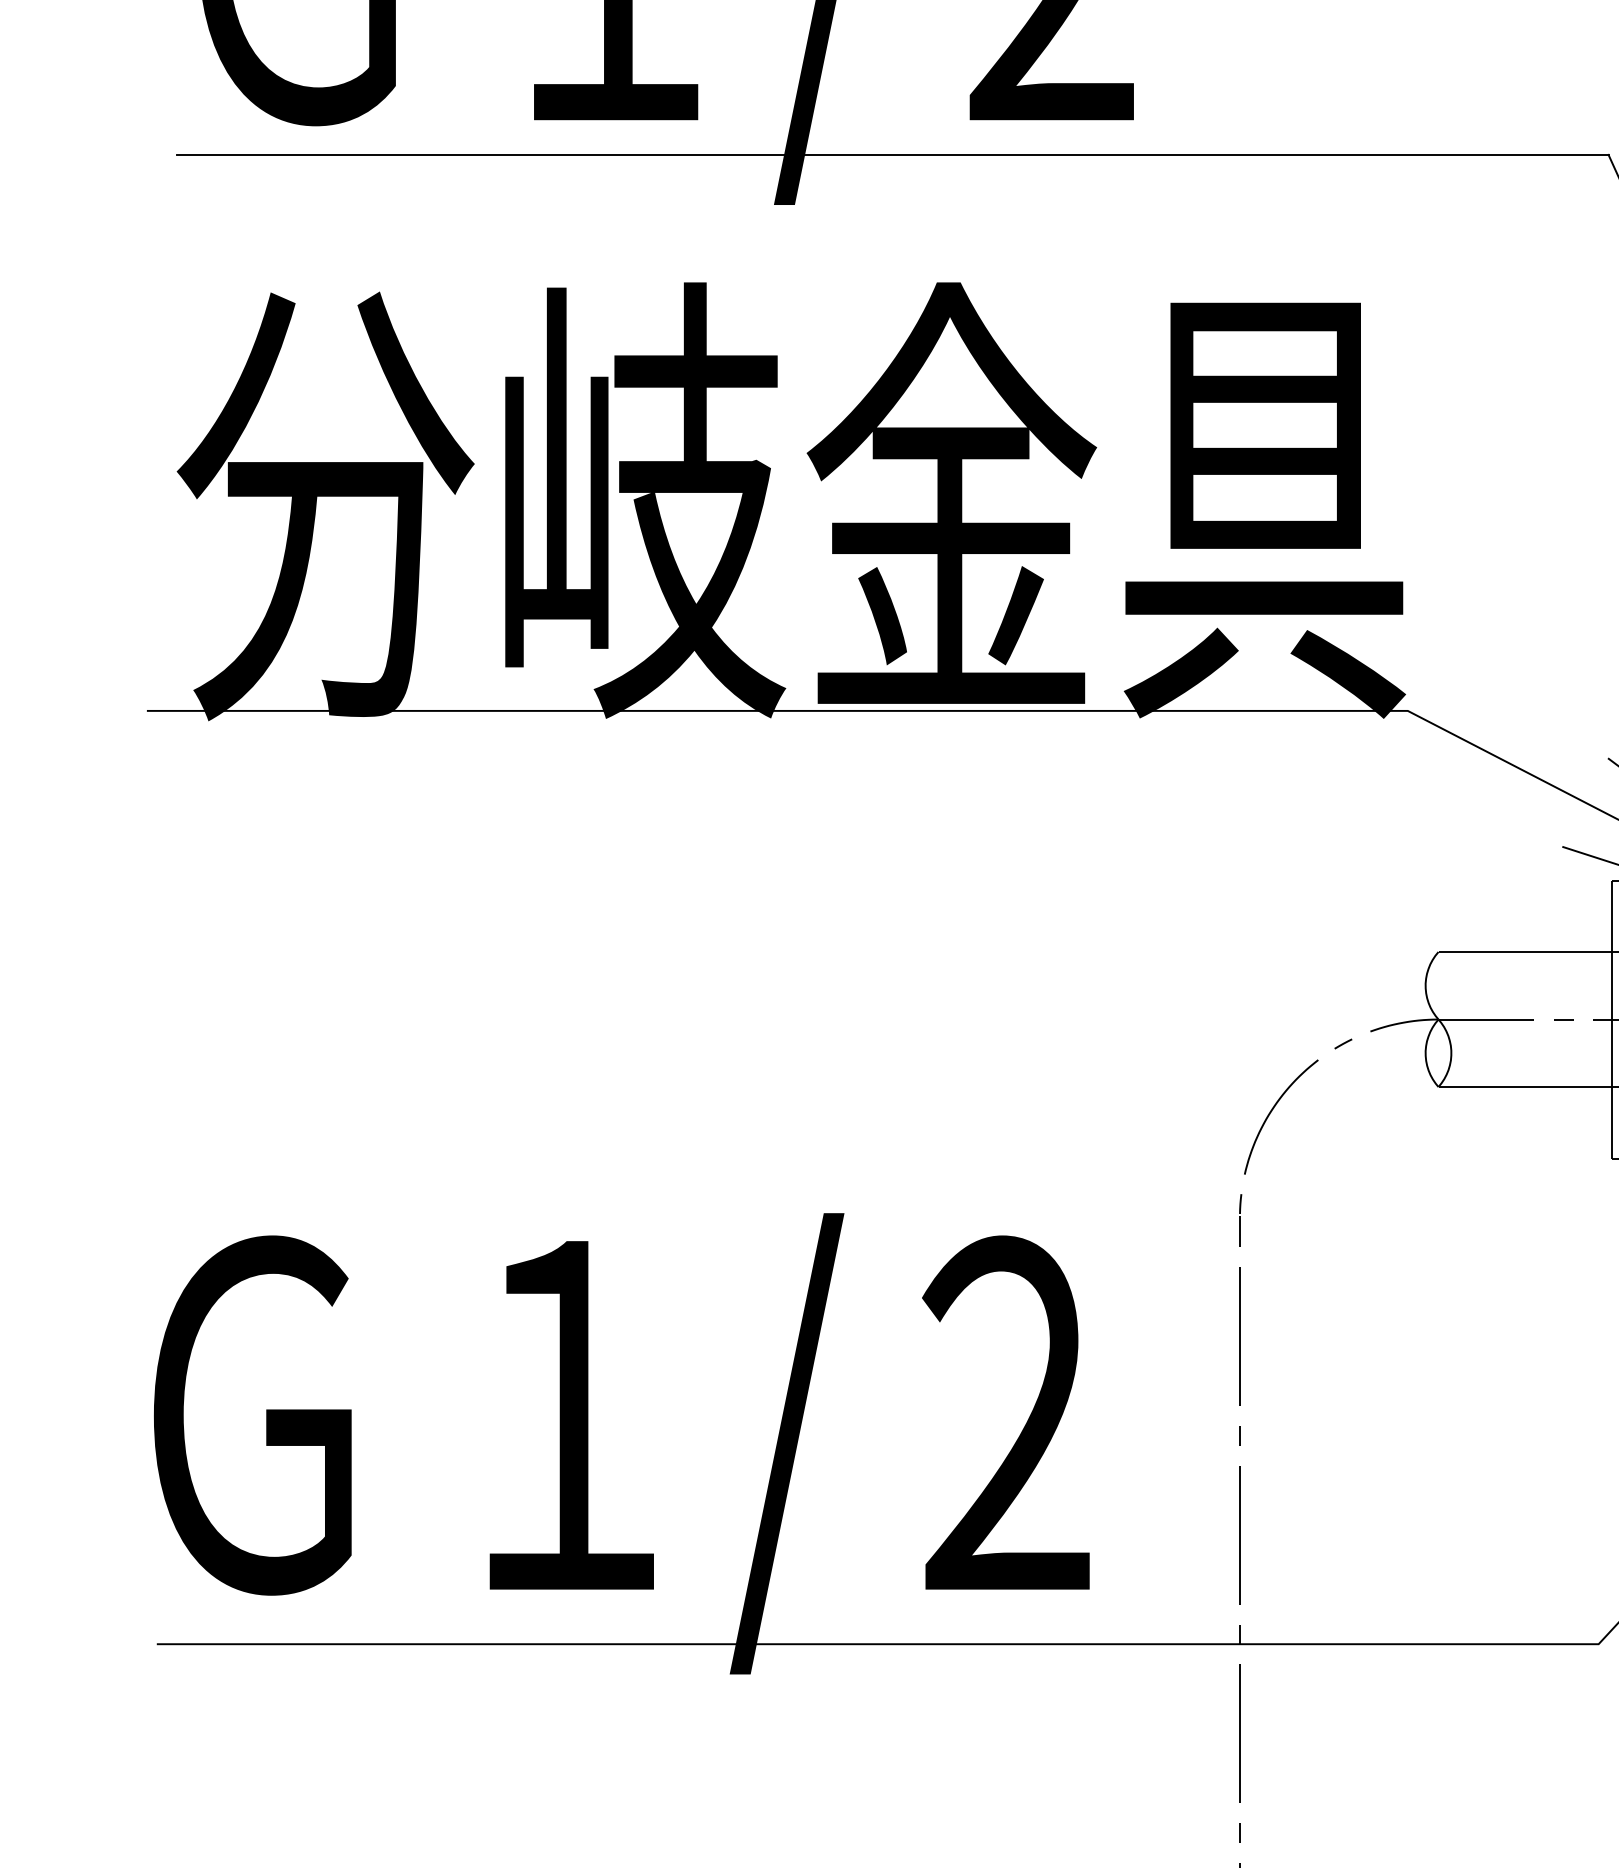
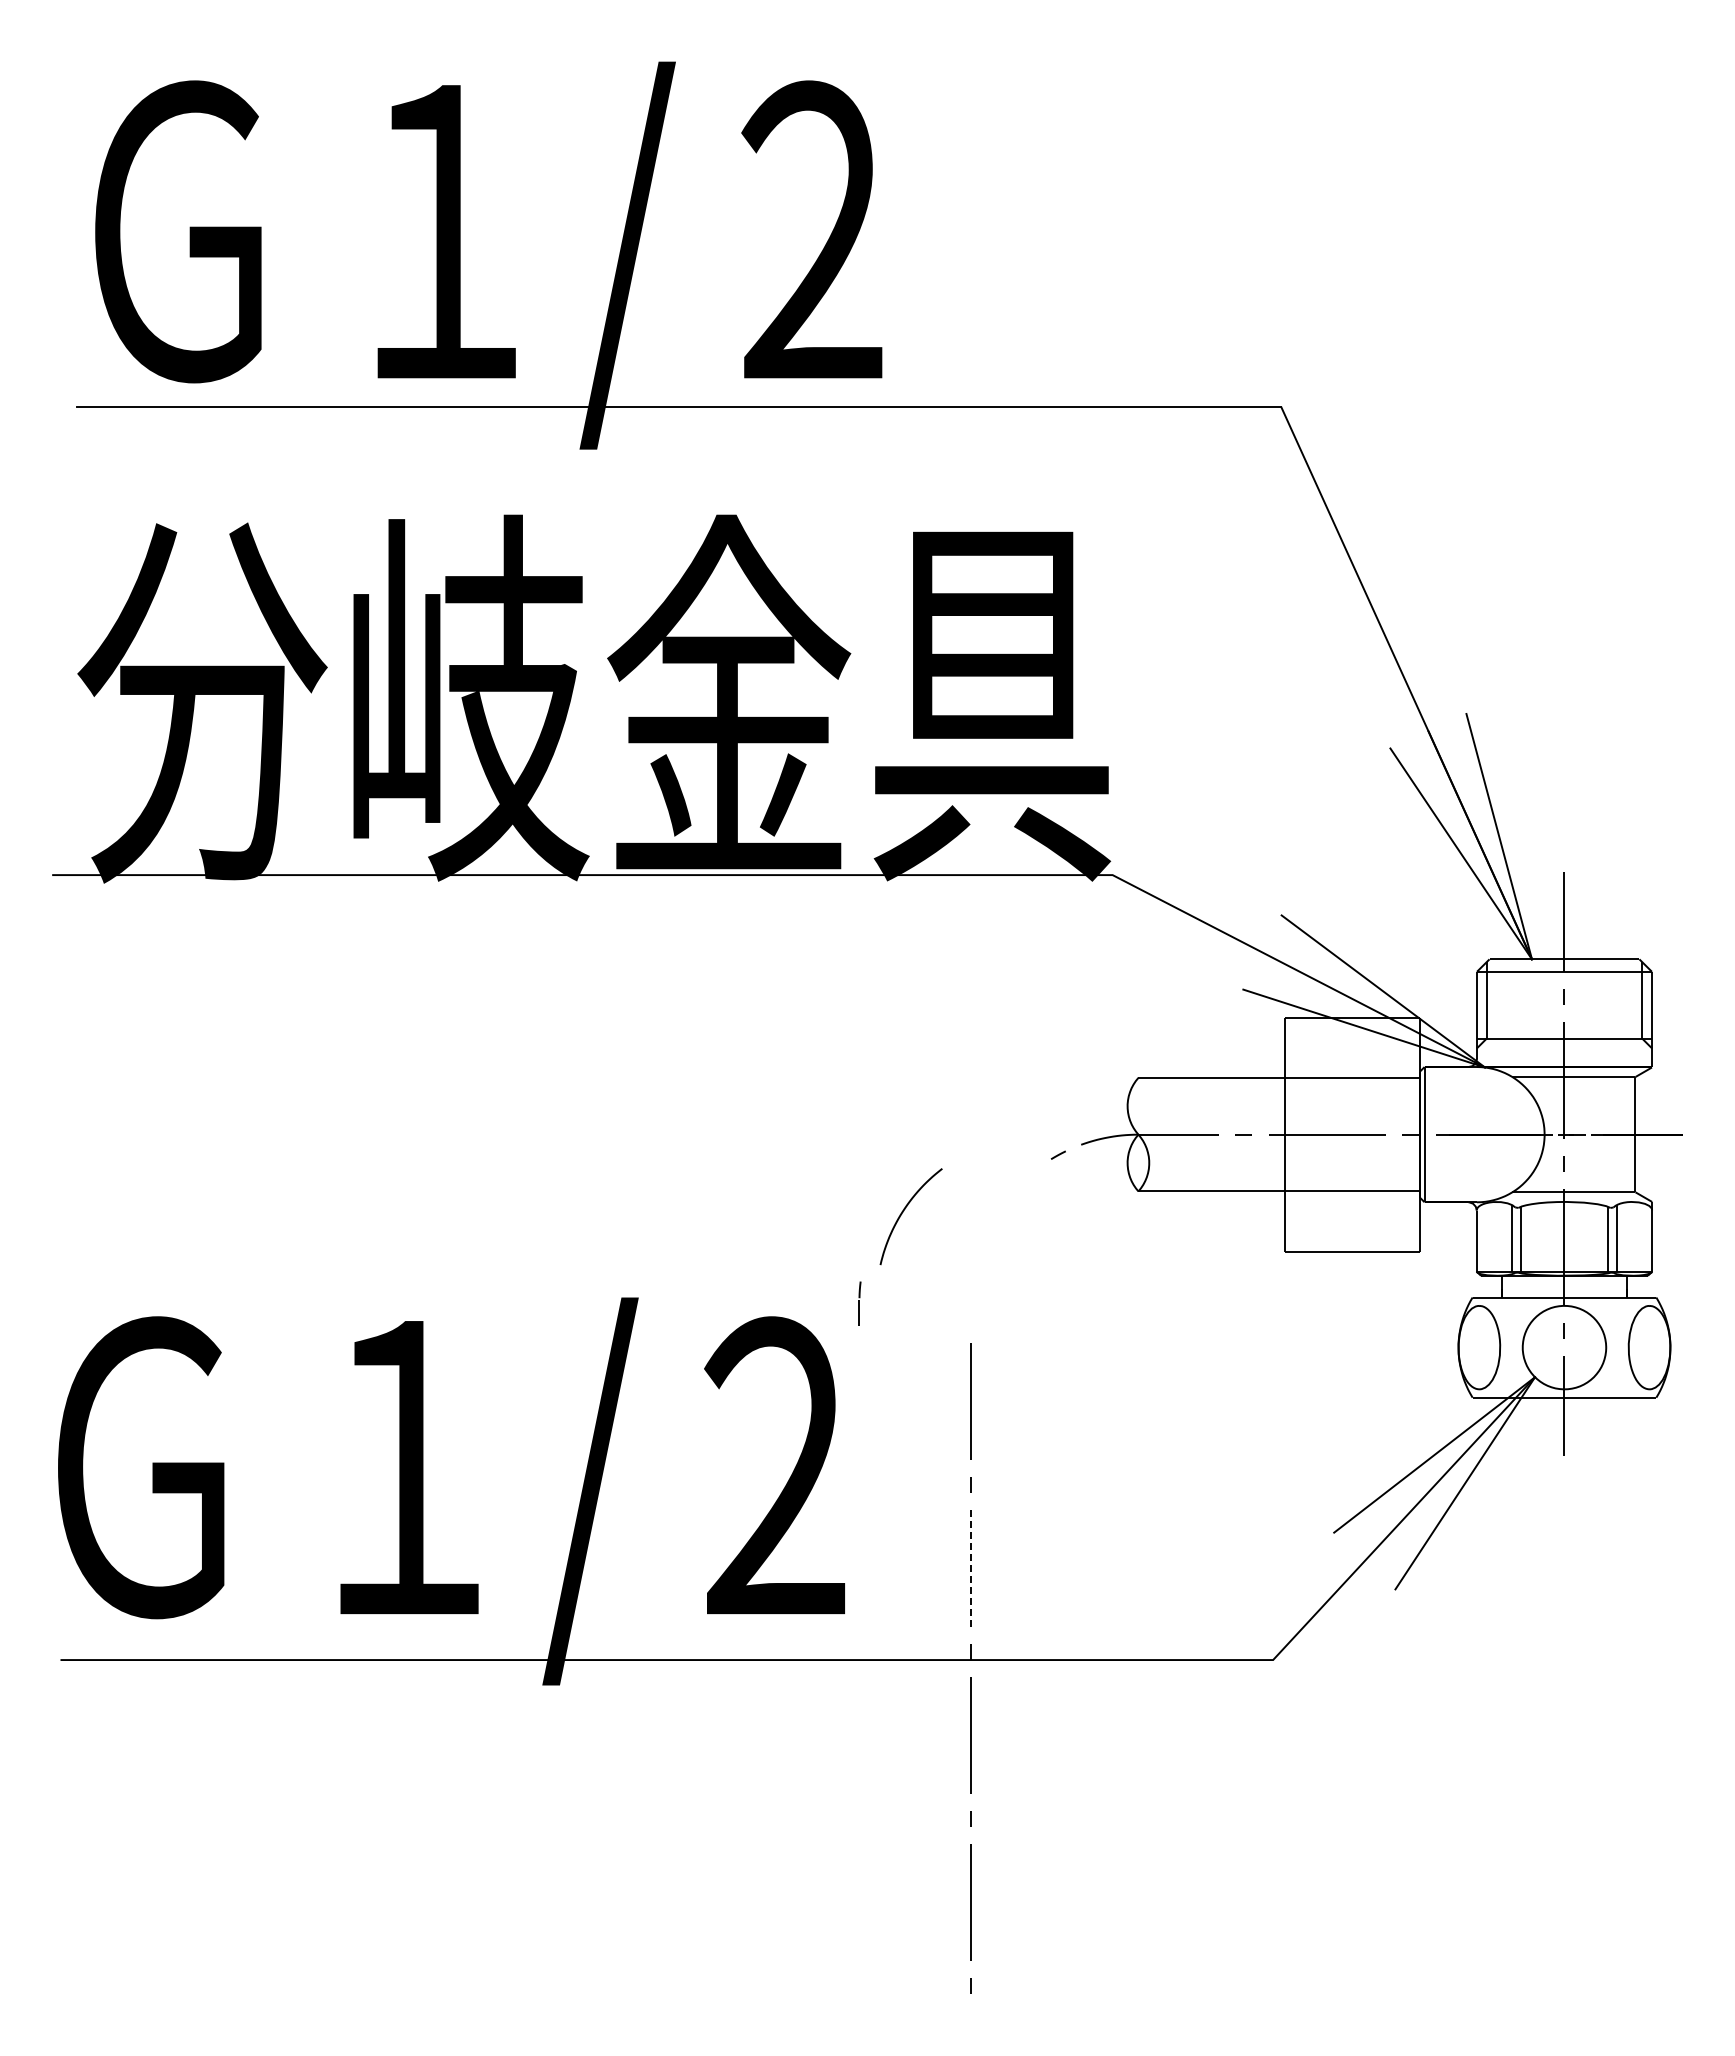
curve: (1272, 1112) -> (903, 1212), moved
part: (1240, 1220) -> (859, 1303), moved
line: (1240, 1534) -> (971, 1567), solid -> dashed

